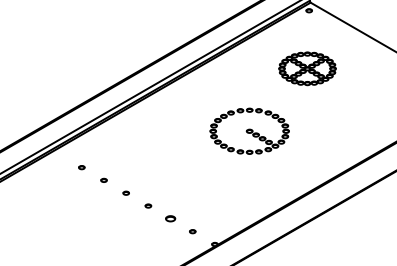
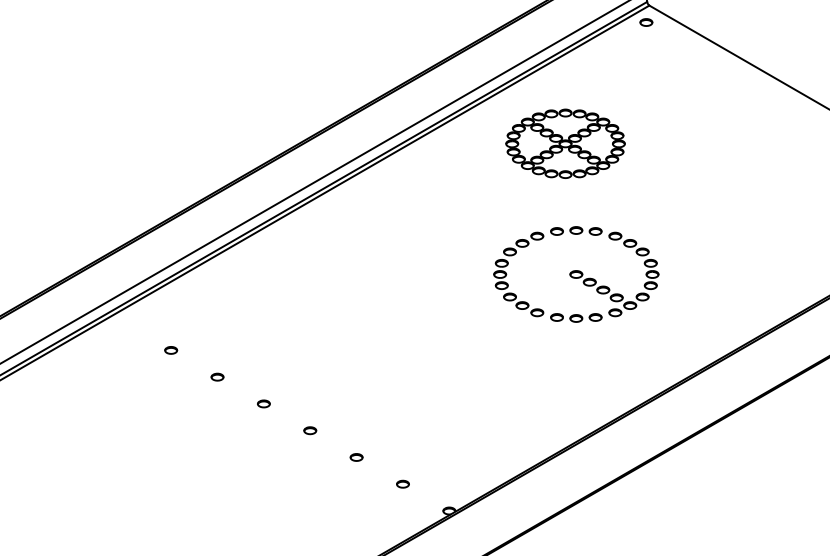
part: (307, 68) -> (565, 143), moved
part: (249, 130) -> (575, 272), moved
part: (170, 218) -> (356, 456), size x0.62

